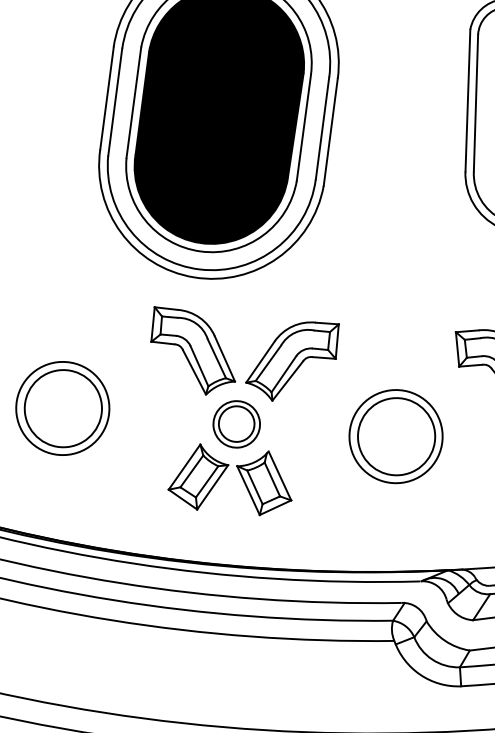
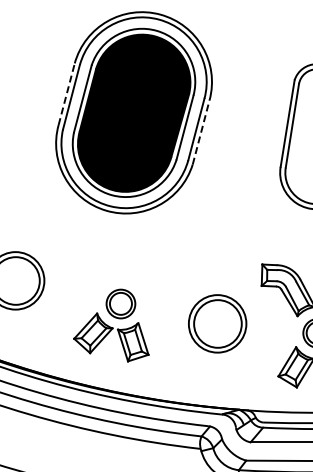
line: (106, 98) -> (66, 94), solid -> dashed
line: (331, 130) -> (201, 131), solid -> dashed
part: (261, 356) -> (141, 264), removed

